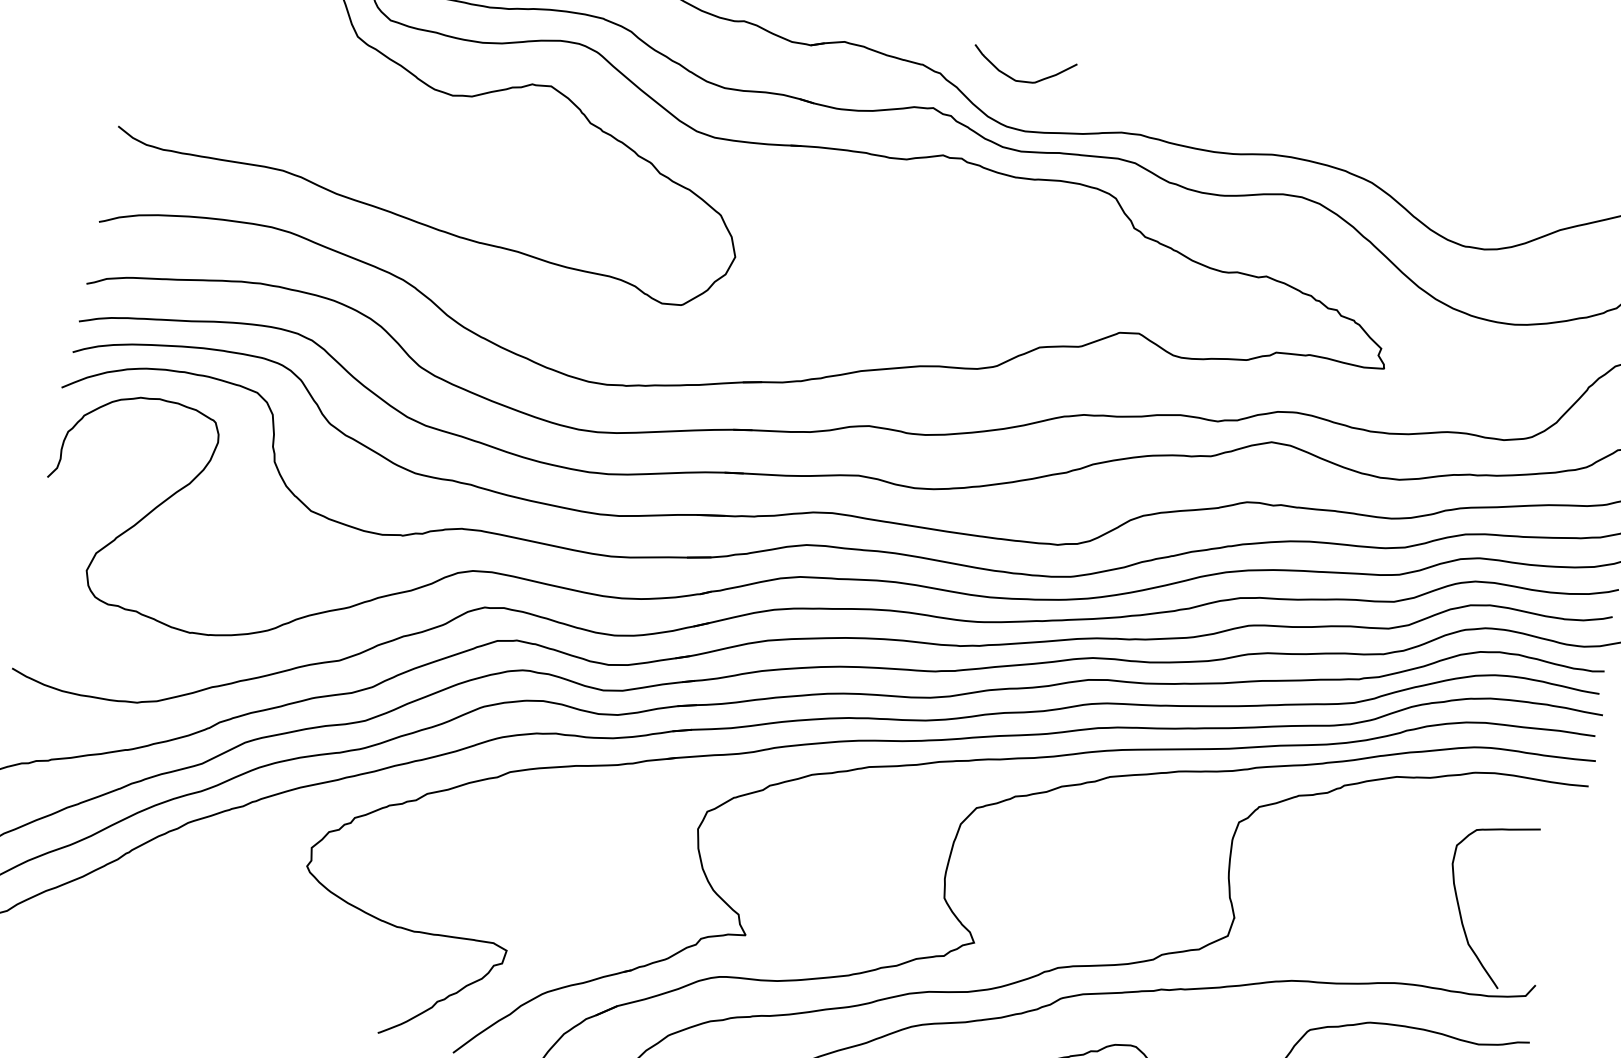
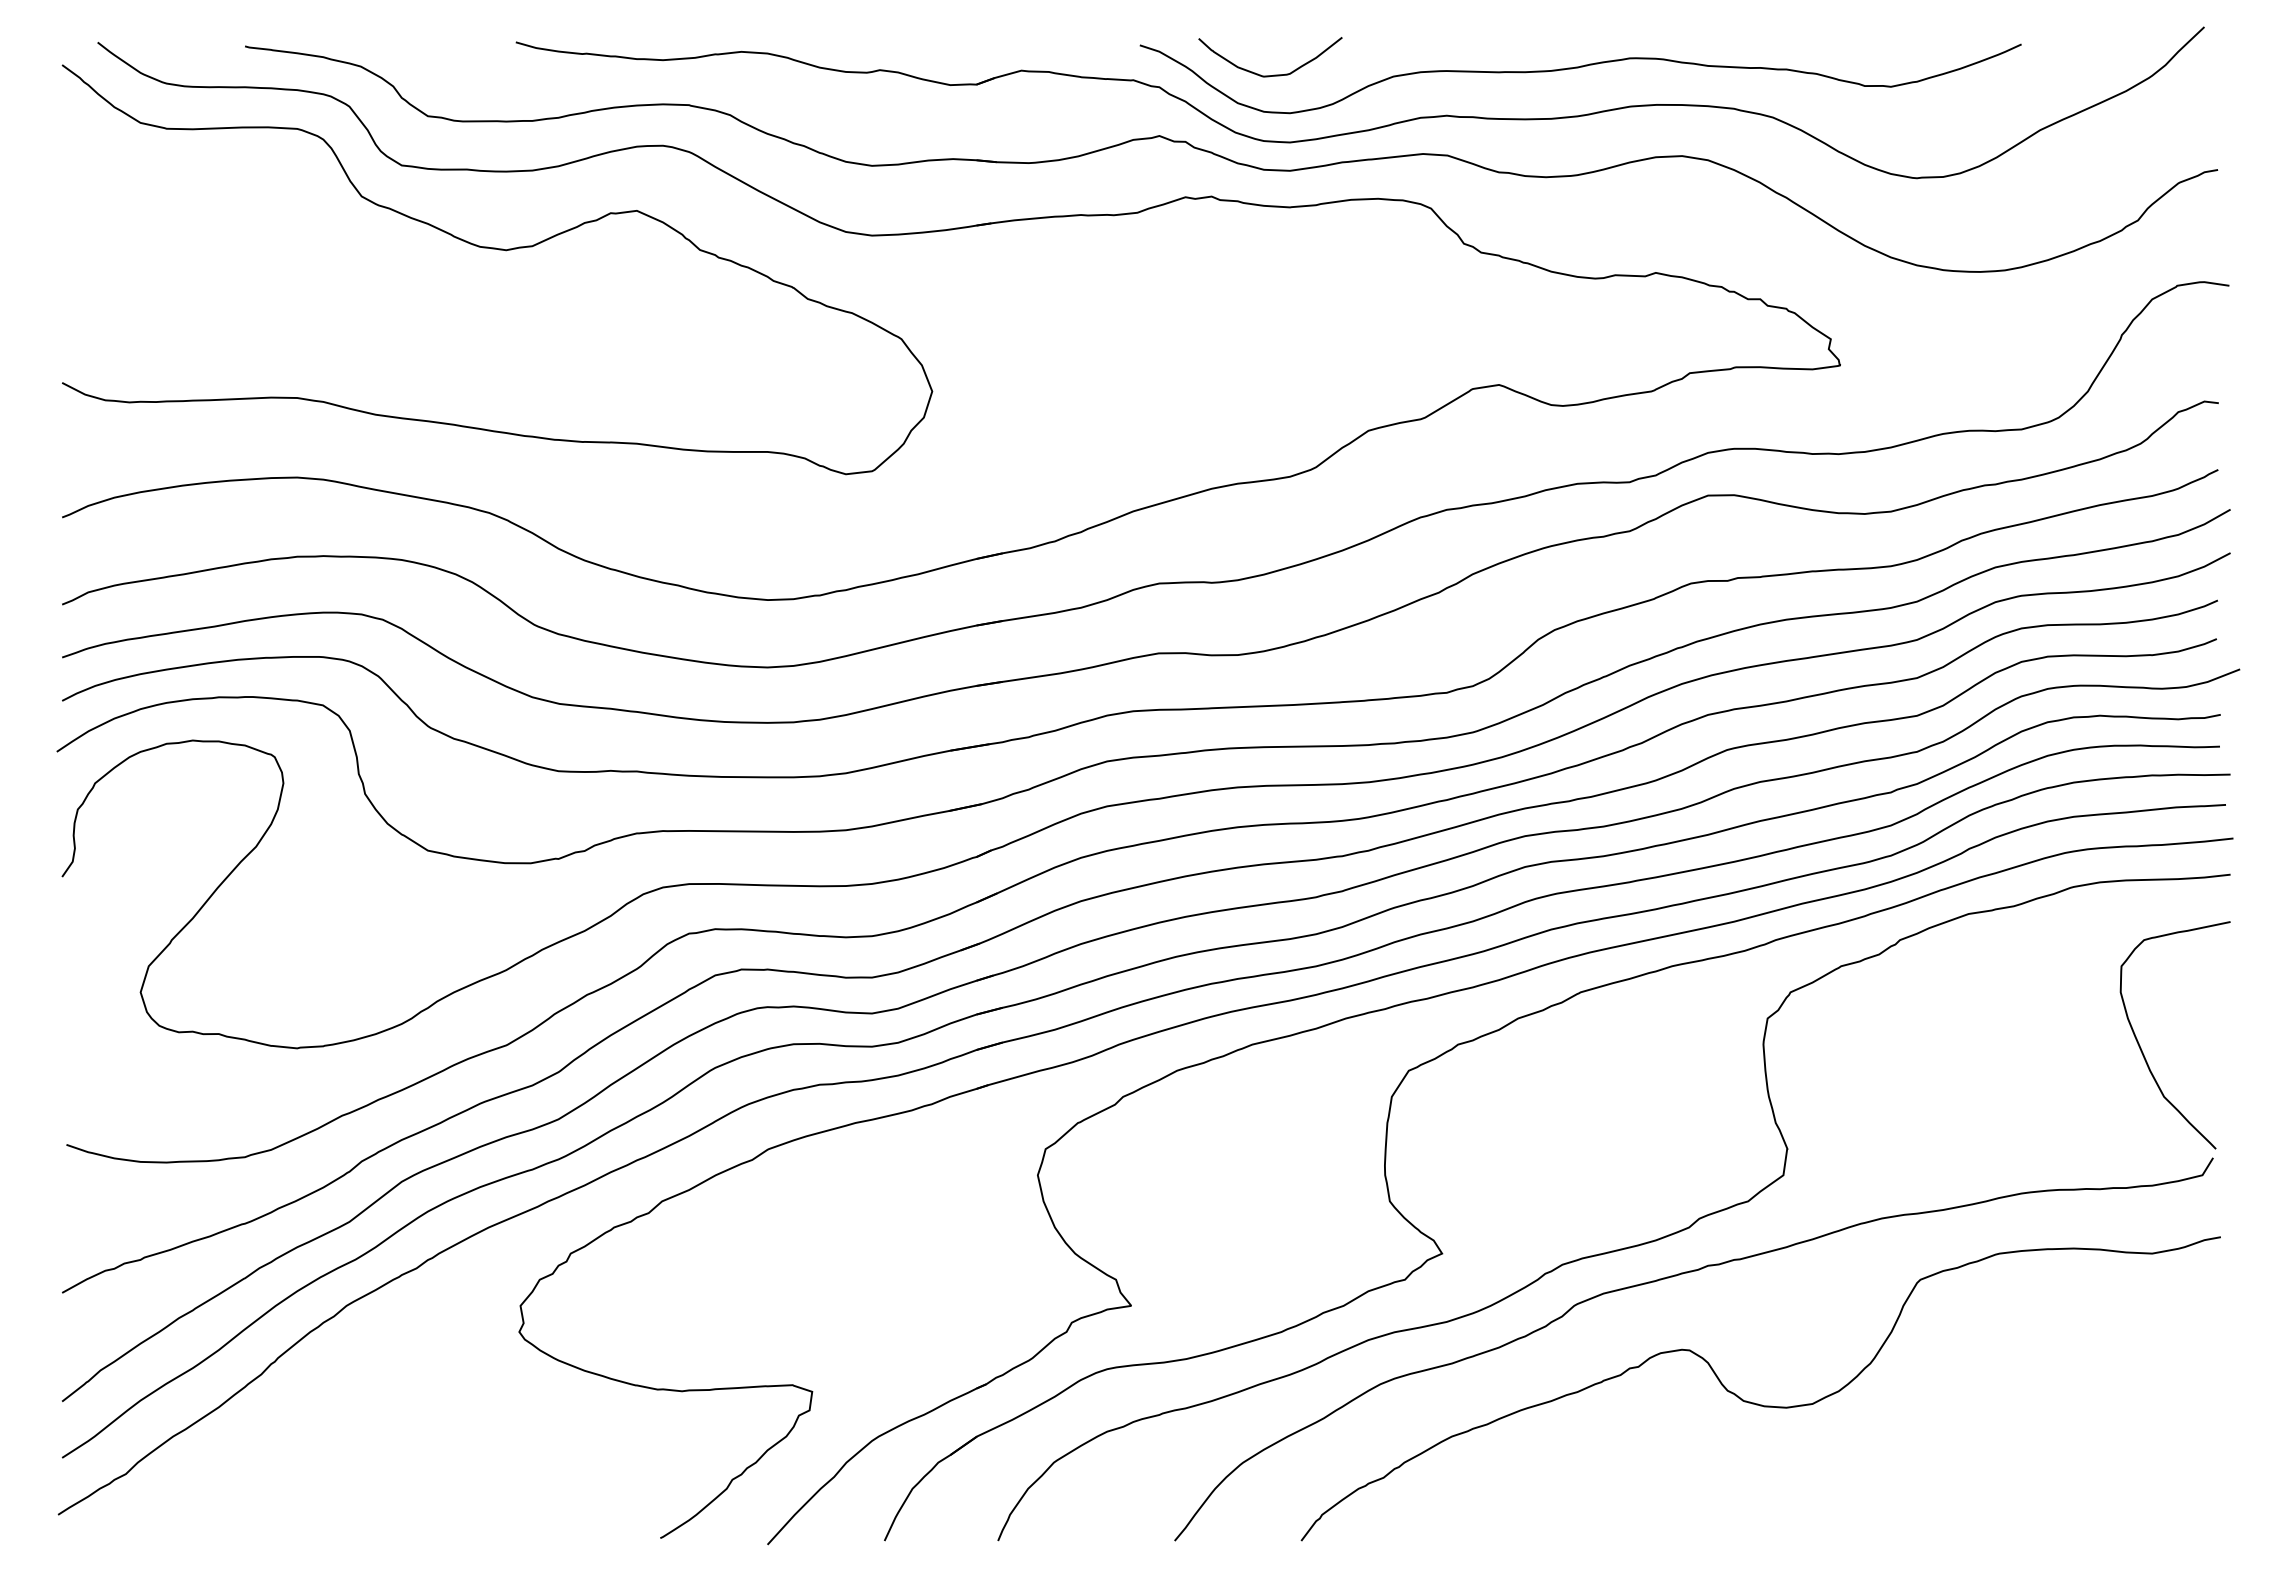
curve: (1240, 120) -> (1578, 68), added
curve: (1459, 905) -> (2141, 1047), moved

